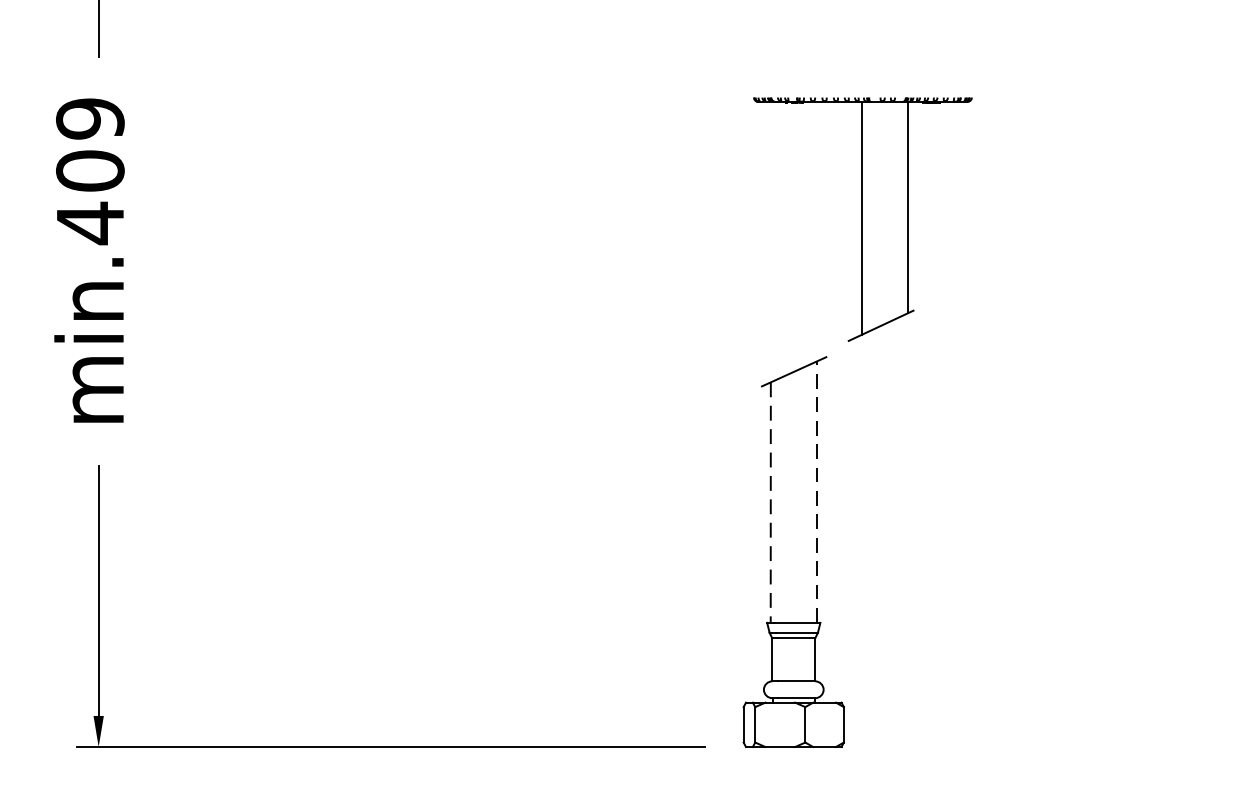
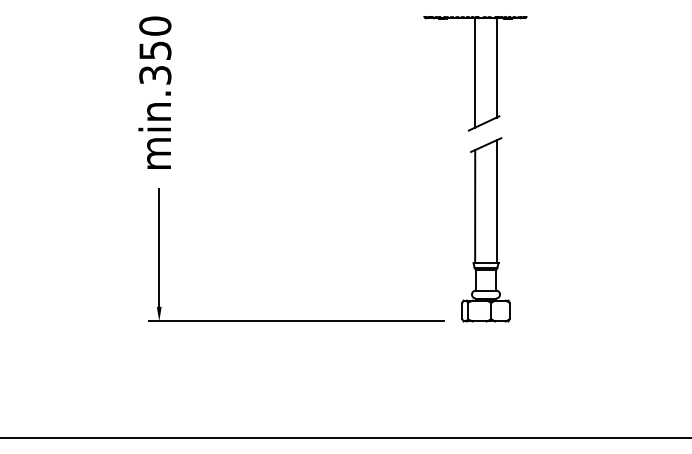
text: (90, 170) -> (155, 50), min.409 -> min.350
part: (862, 219) -> (475, 73), moved
line: (816, 491) -> (496, 201), dashed -> solid
line: (771, 502) -> (475, 206), dashed -> solid

